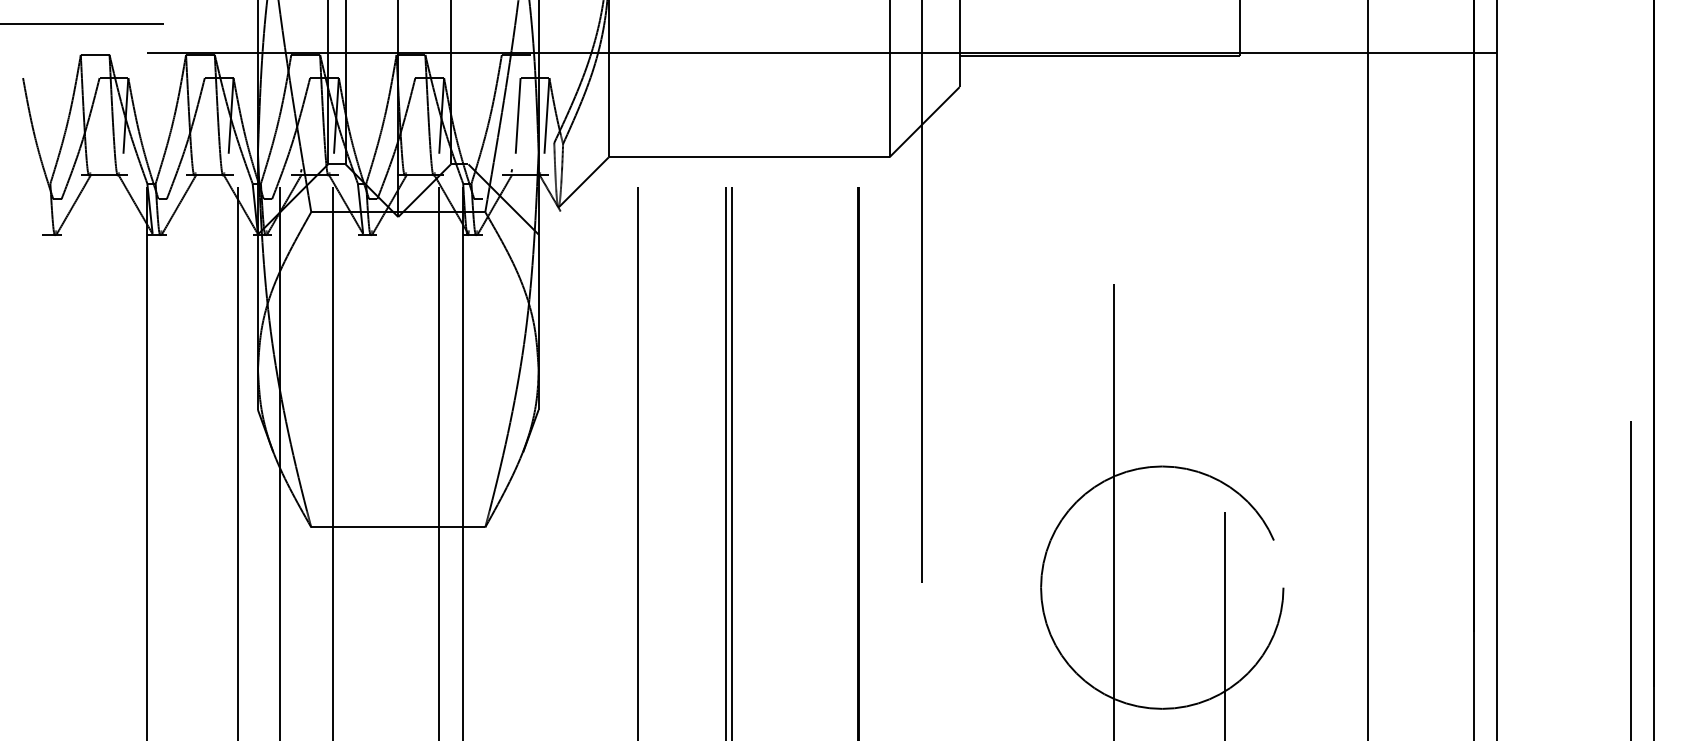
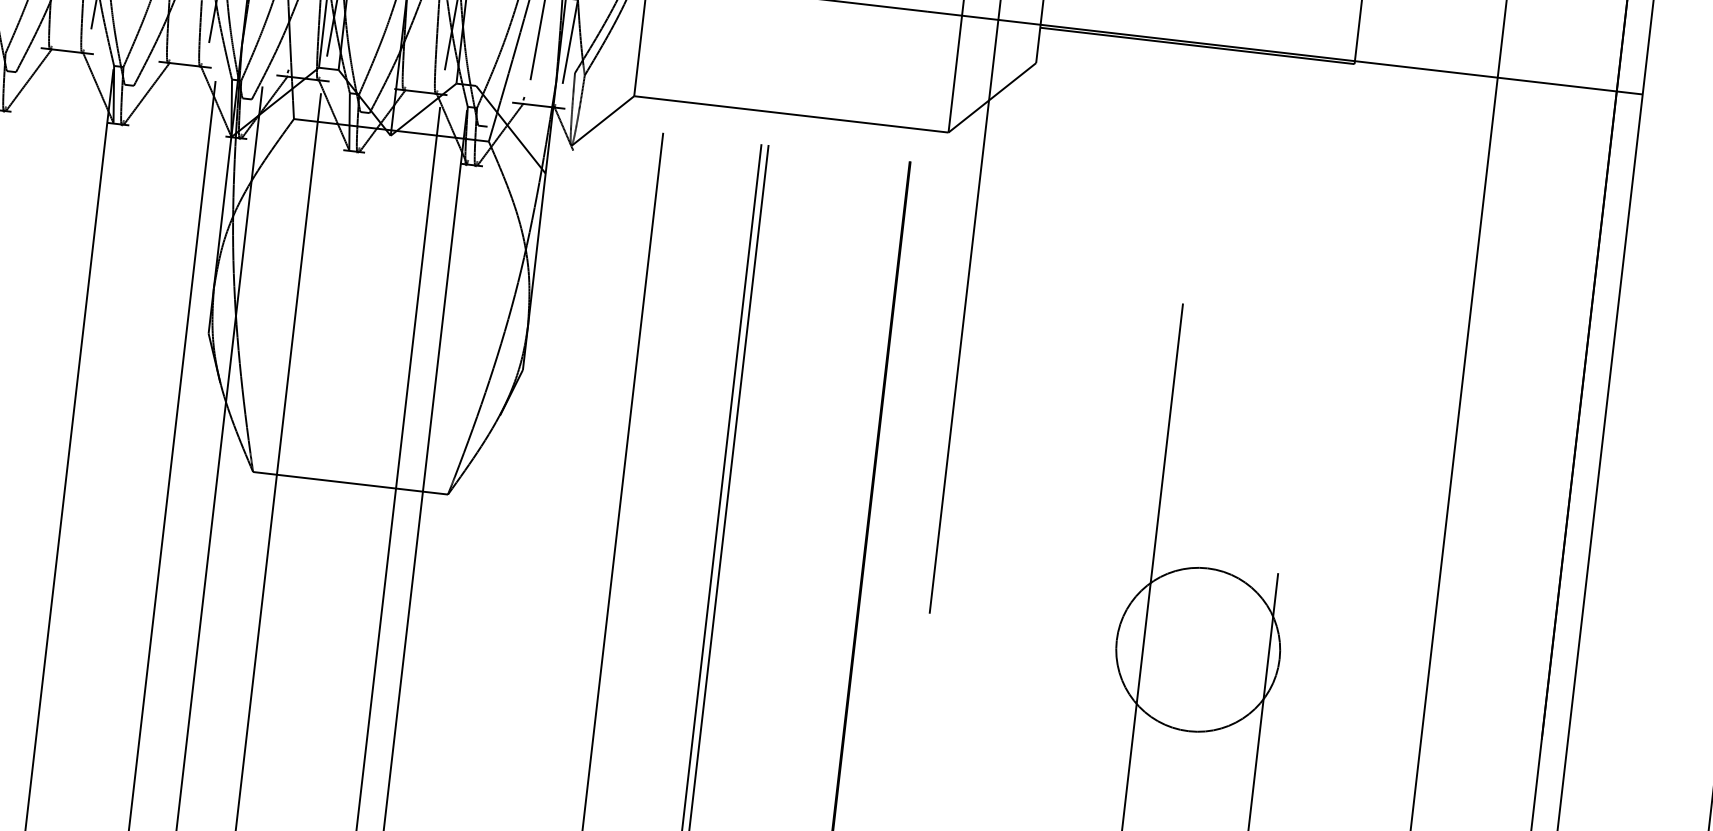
circle: (1162, 587) -> (1198, 649), size x0.6

